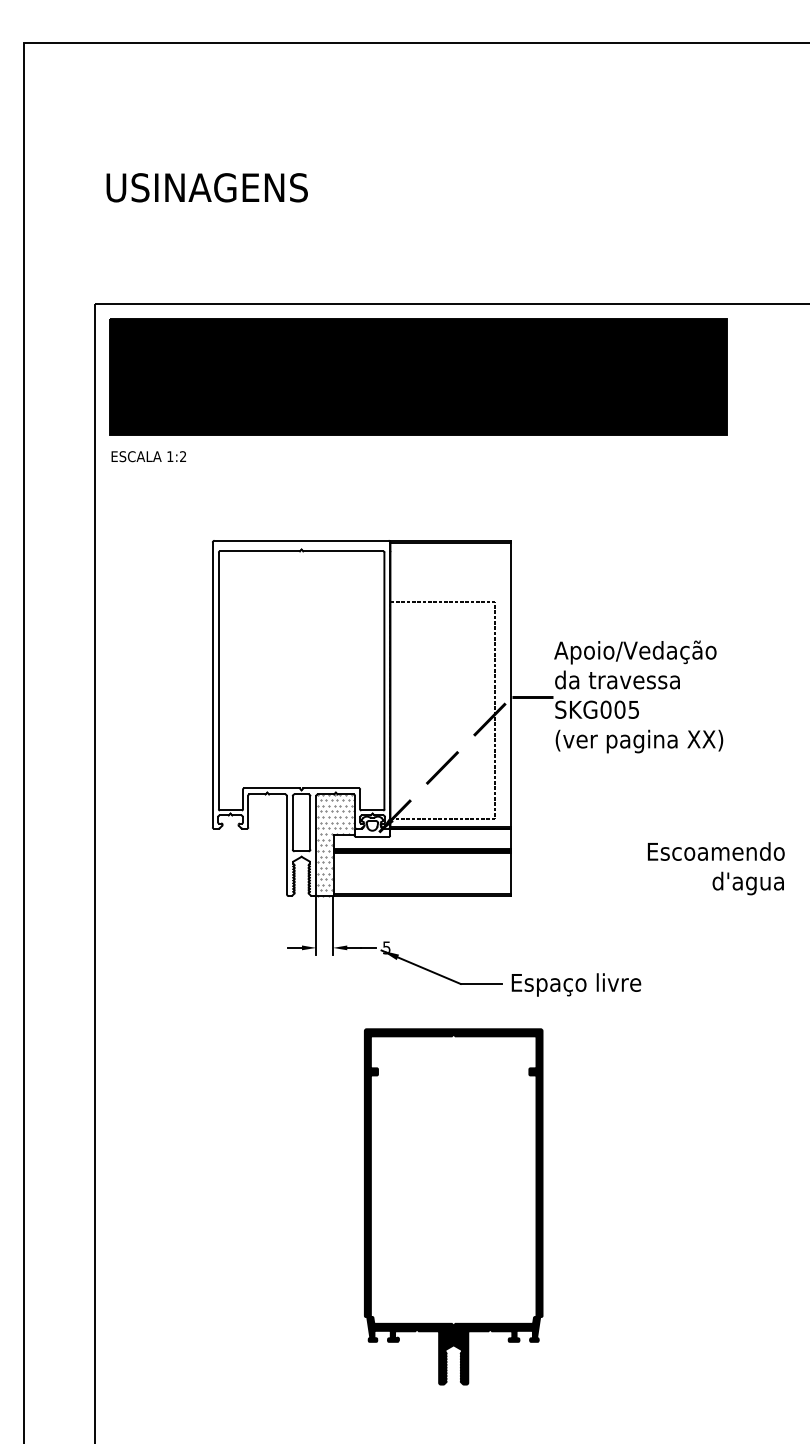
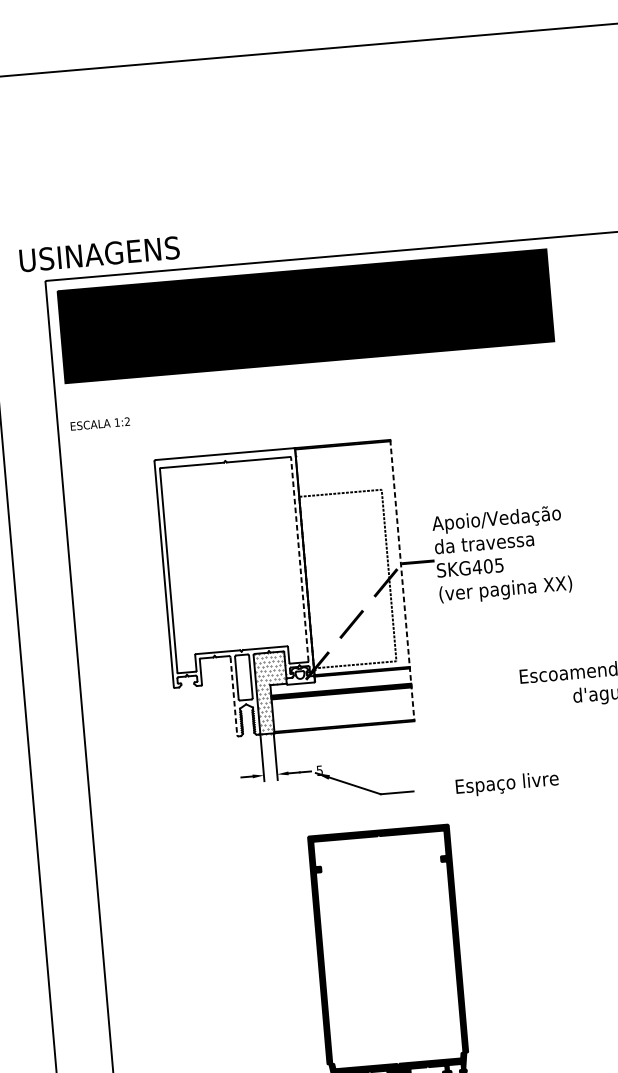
text: (206, 187) -> (99, 254), moved
text: (148, 456) -> (100, 423), moved
line: (384, 680) -> (299, 559), solid -> dashed
text: (605, 709) -> (476, 567), SKG005 -> SKG405
line: (510, 718) -> (402, 580), solid -> dashed
line: (287, 845) -> (234, 696), solid -> dashed
text: (576, 984) -> (507, 783), moved

